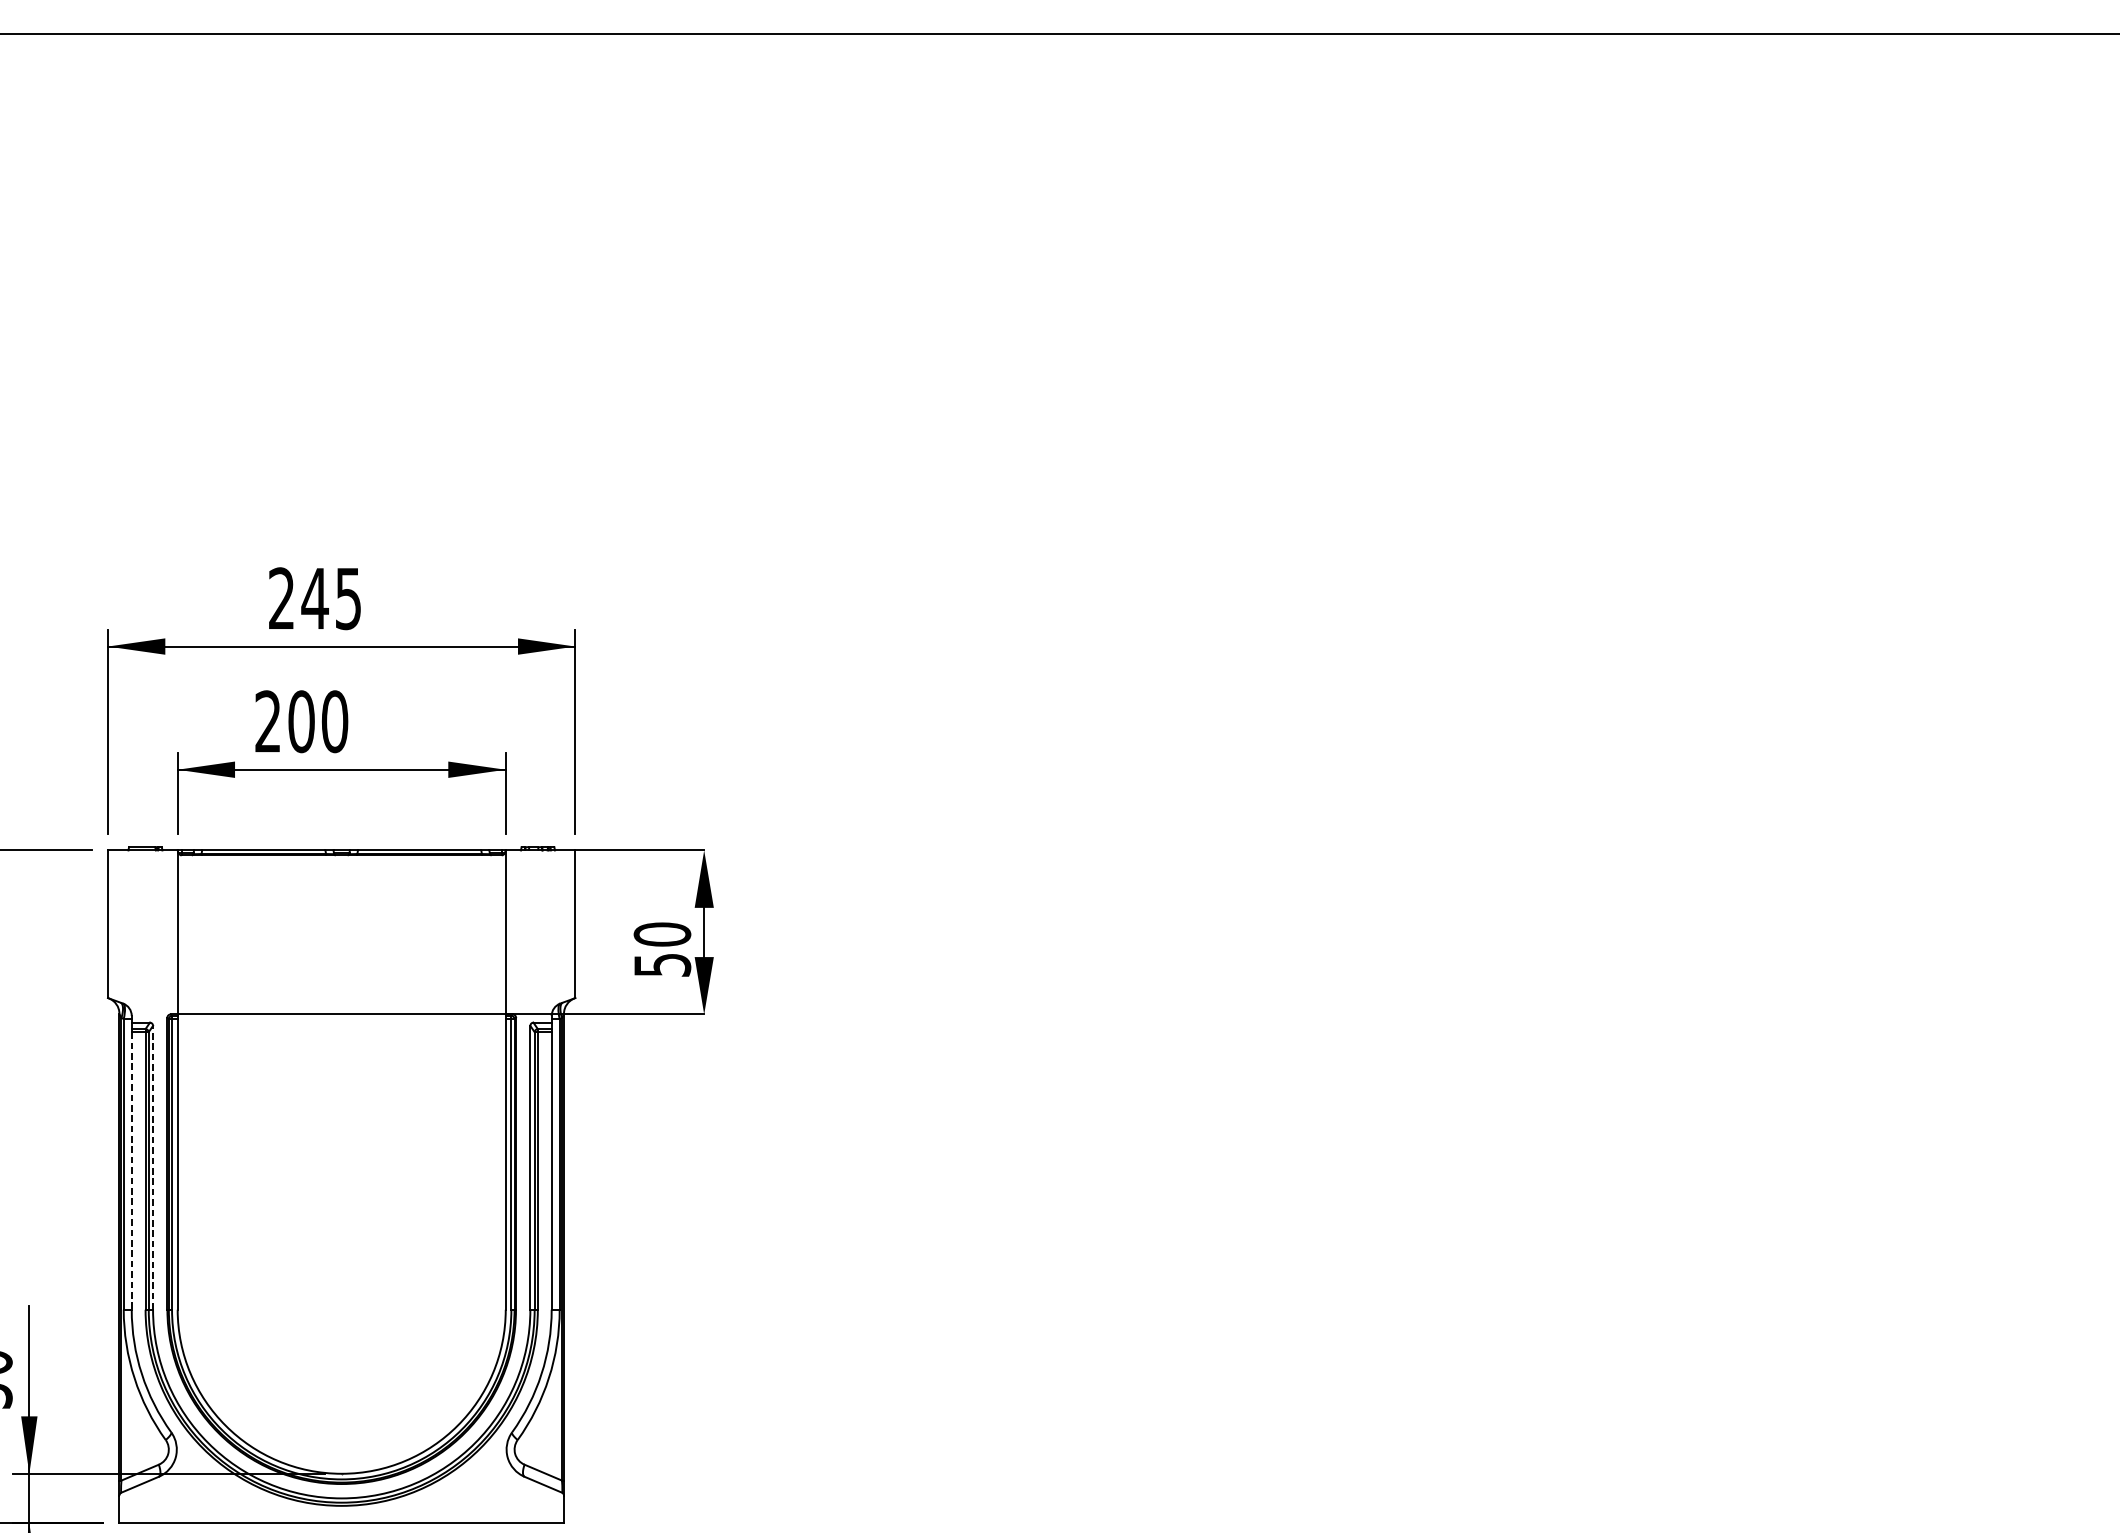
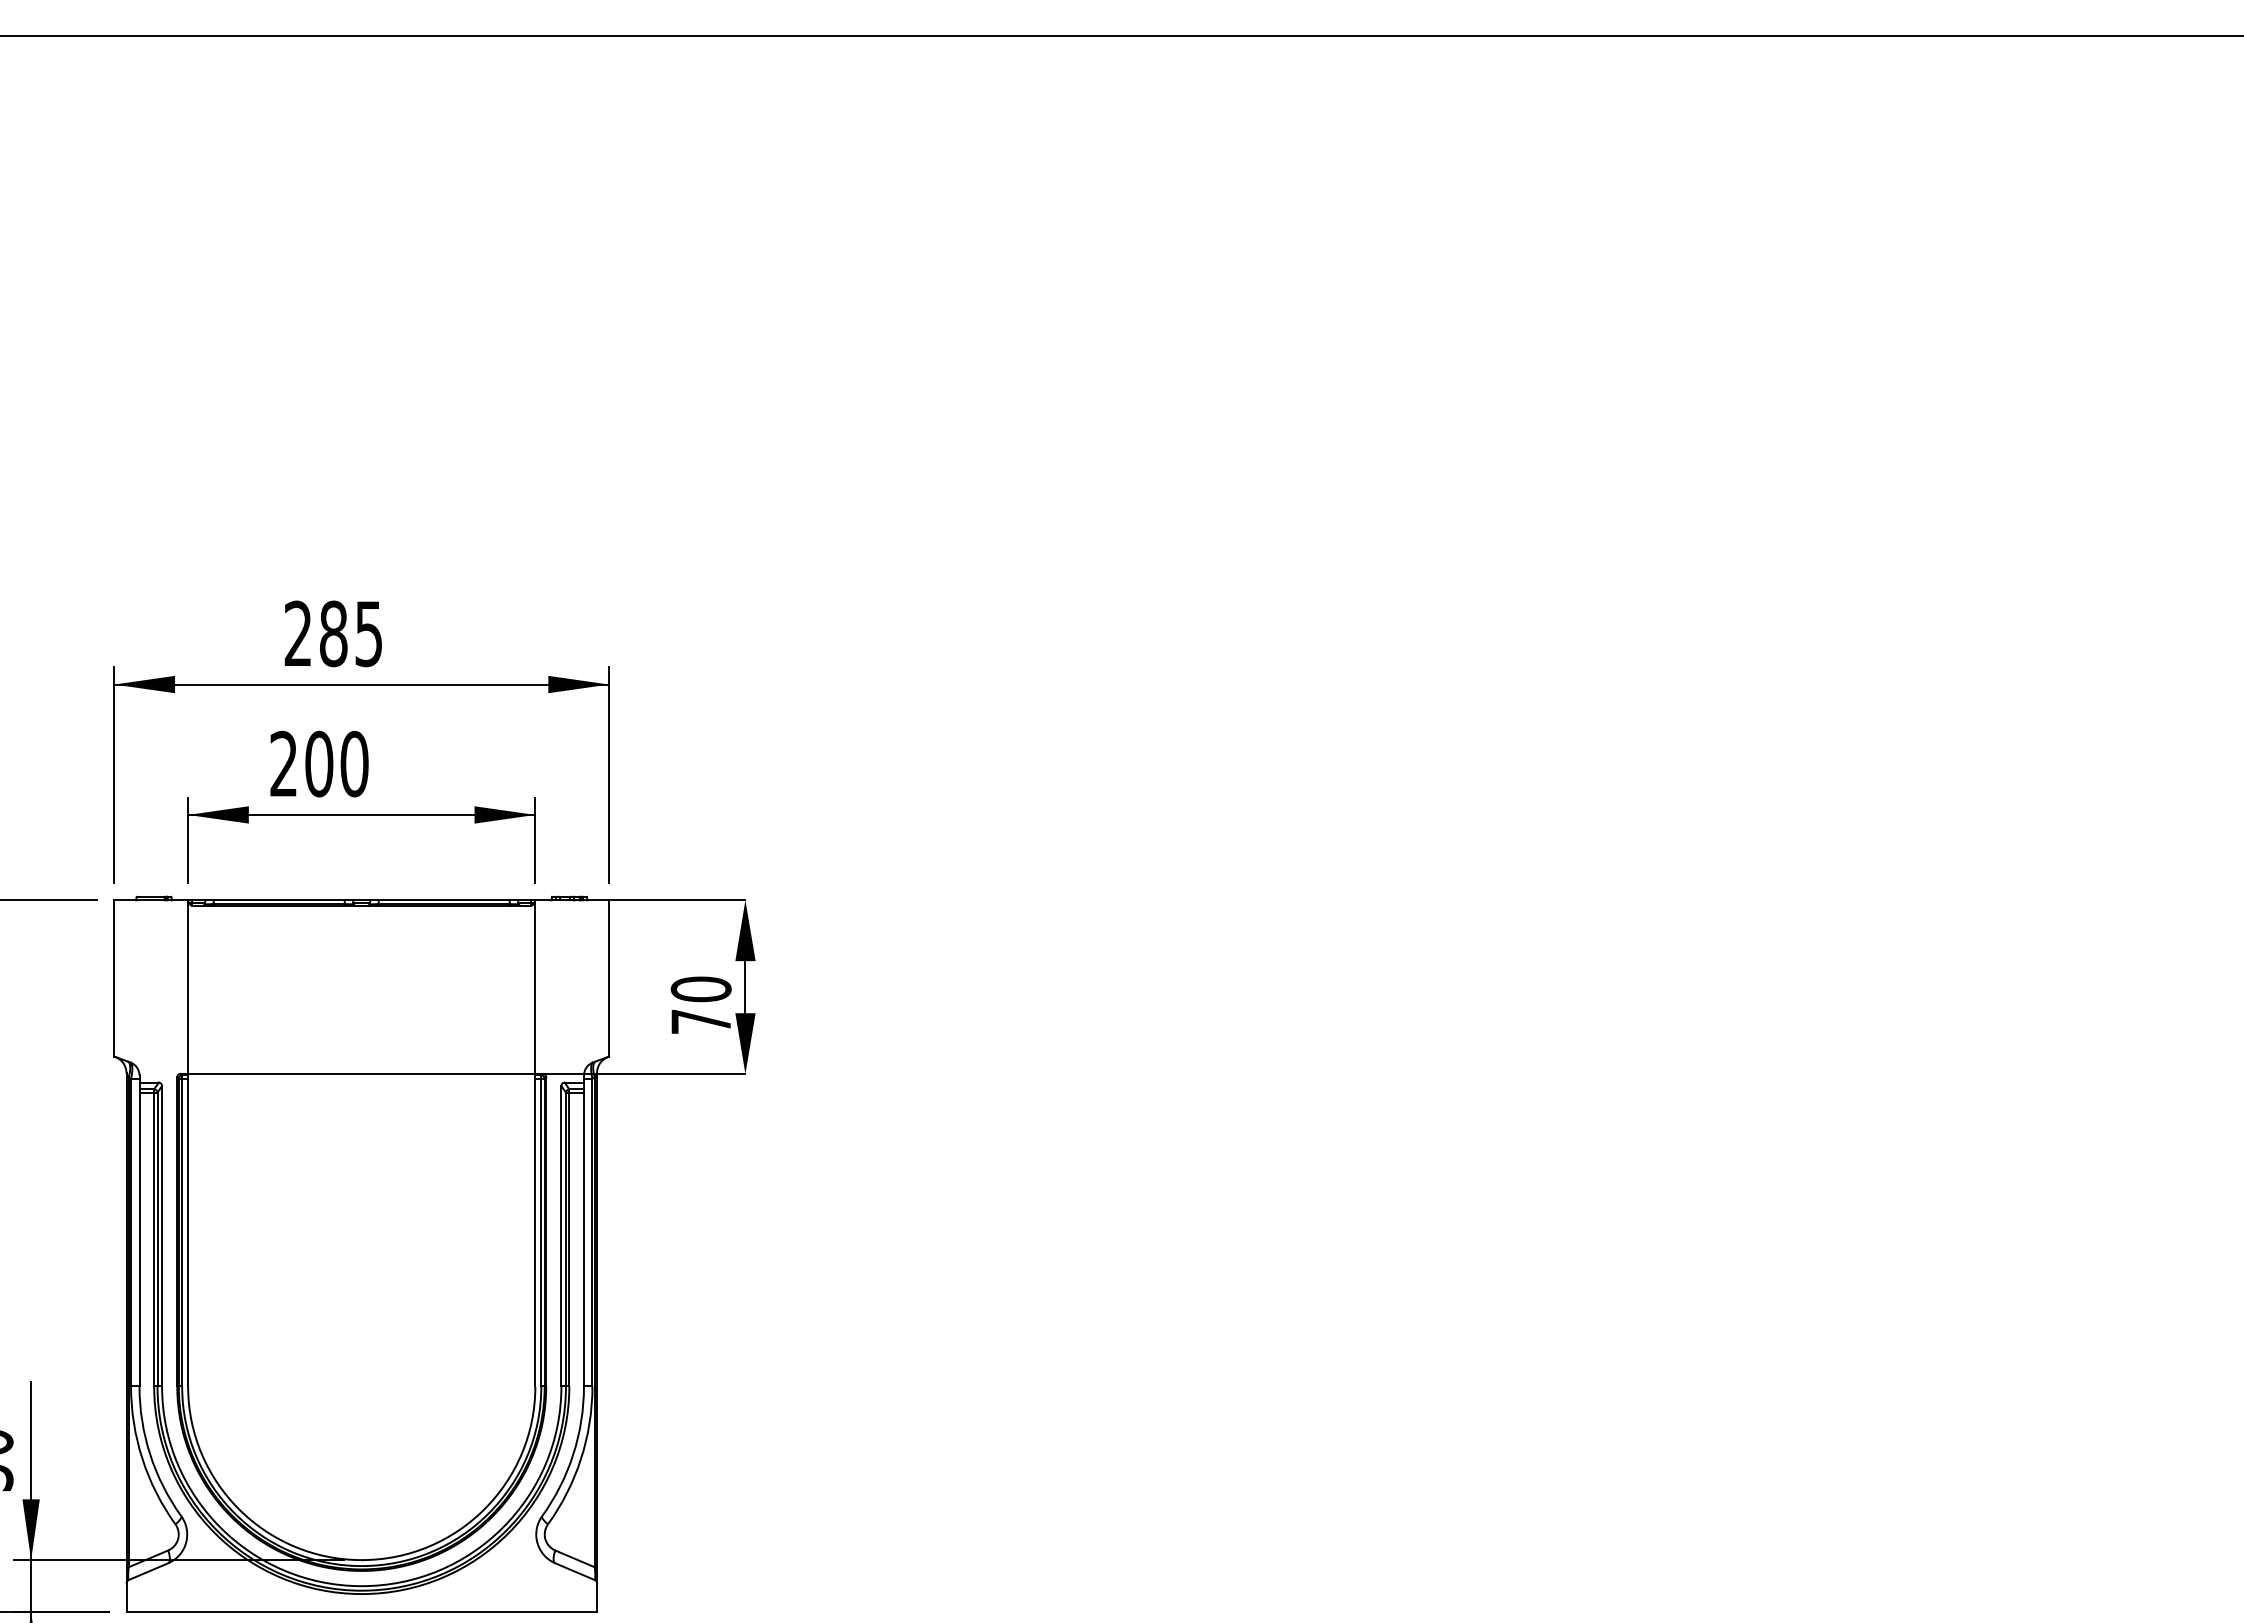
text: (315, 598) -> (333, 633), 245 -> 285
text: (662, 964) -> (701, 1021), 50 -> 70
line: (153, 1167) -> (162, 1235), dashed -> solid
line: (131, 1170) -> (139, 1239), dashed -> solid

